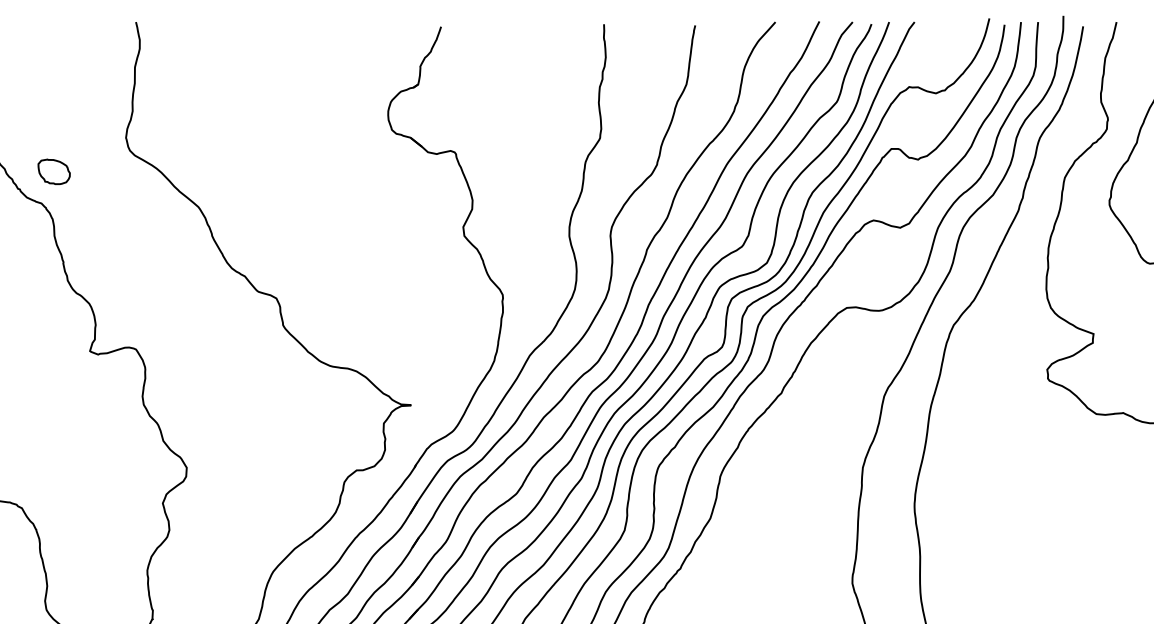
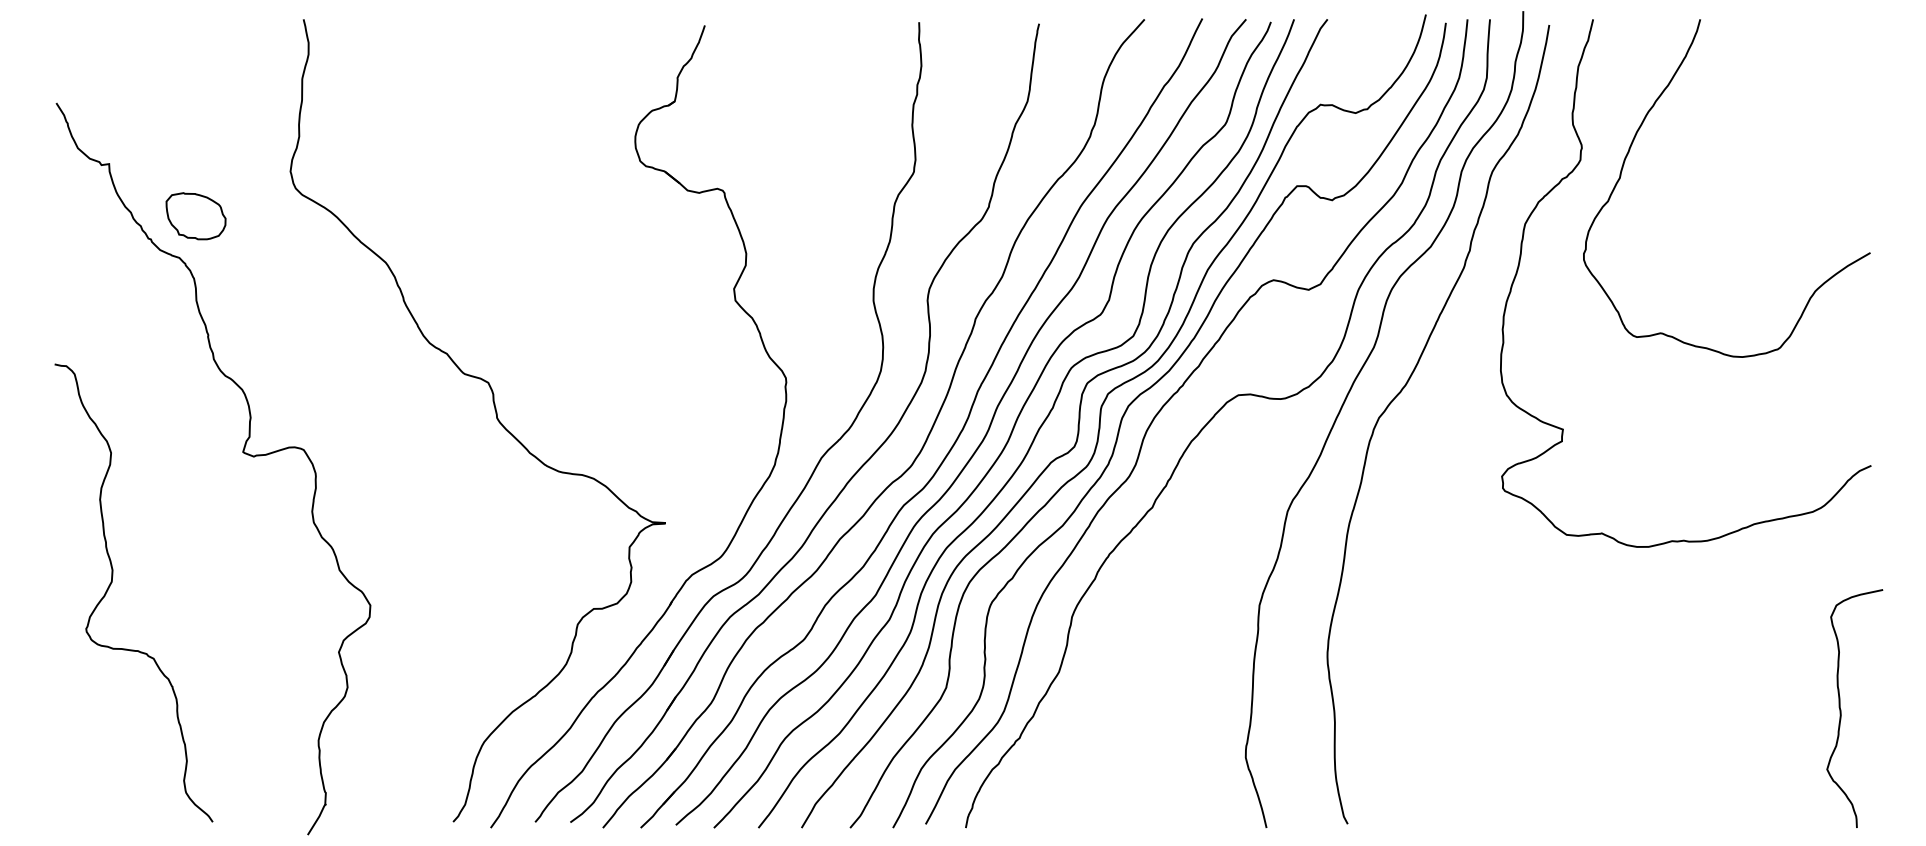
part: (53, 172) -> (195, 216), size x1.43

